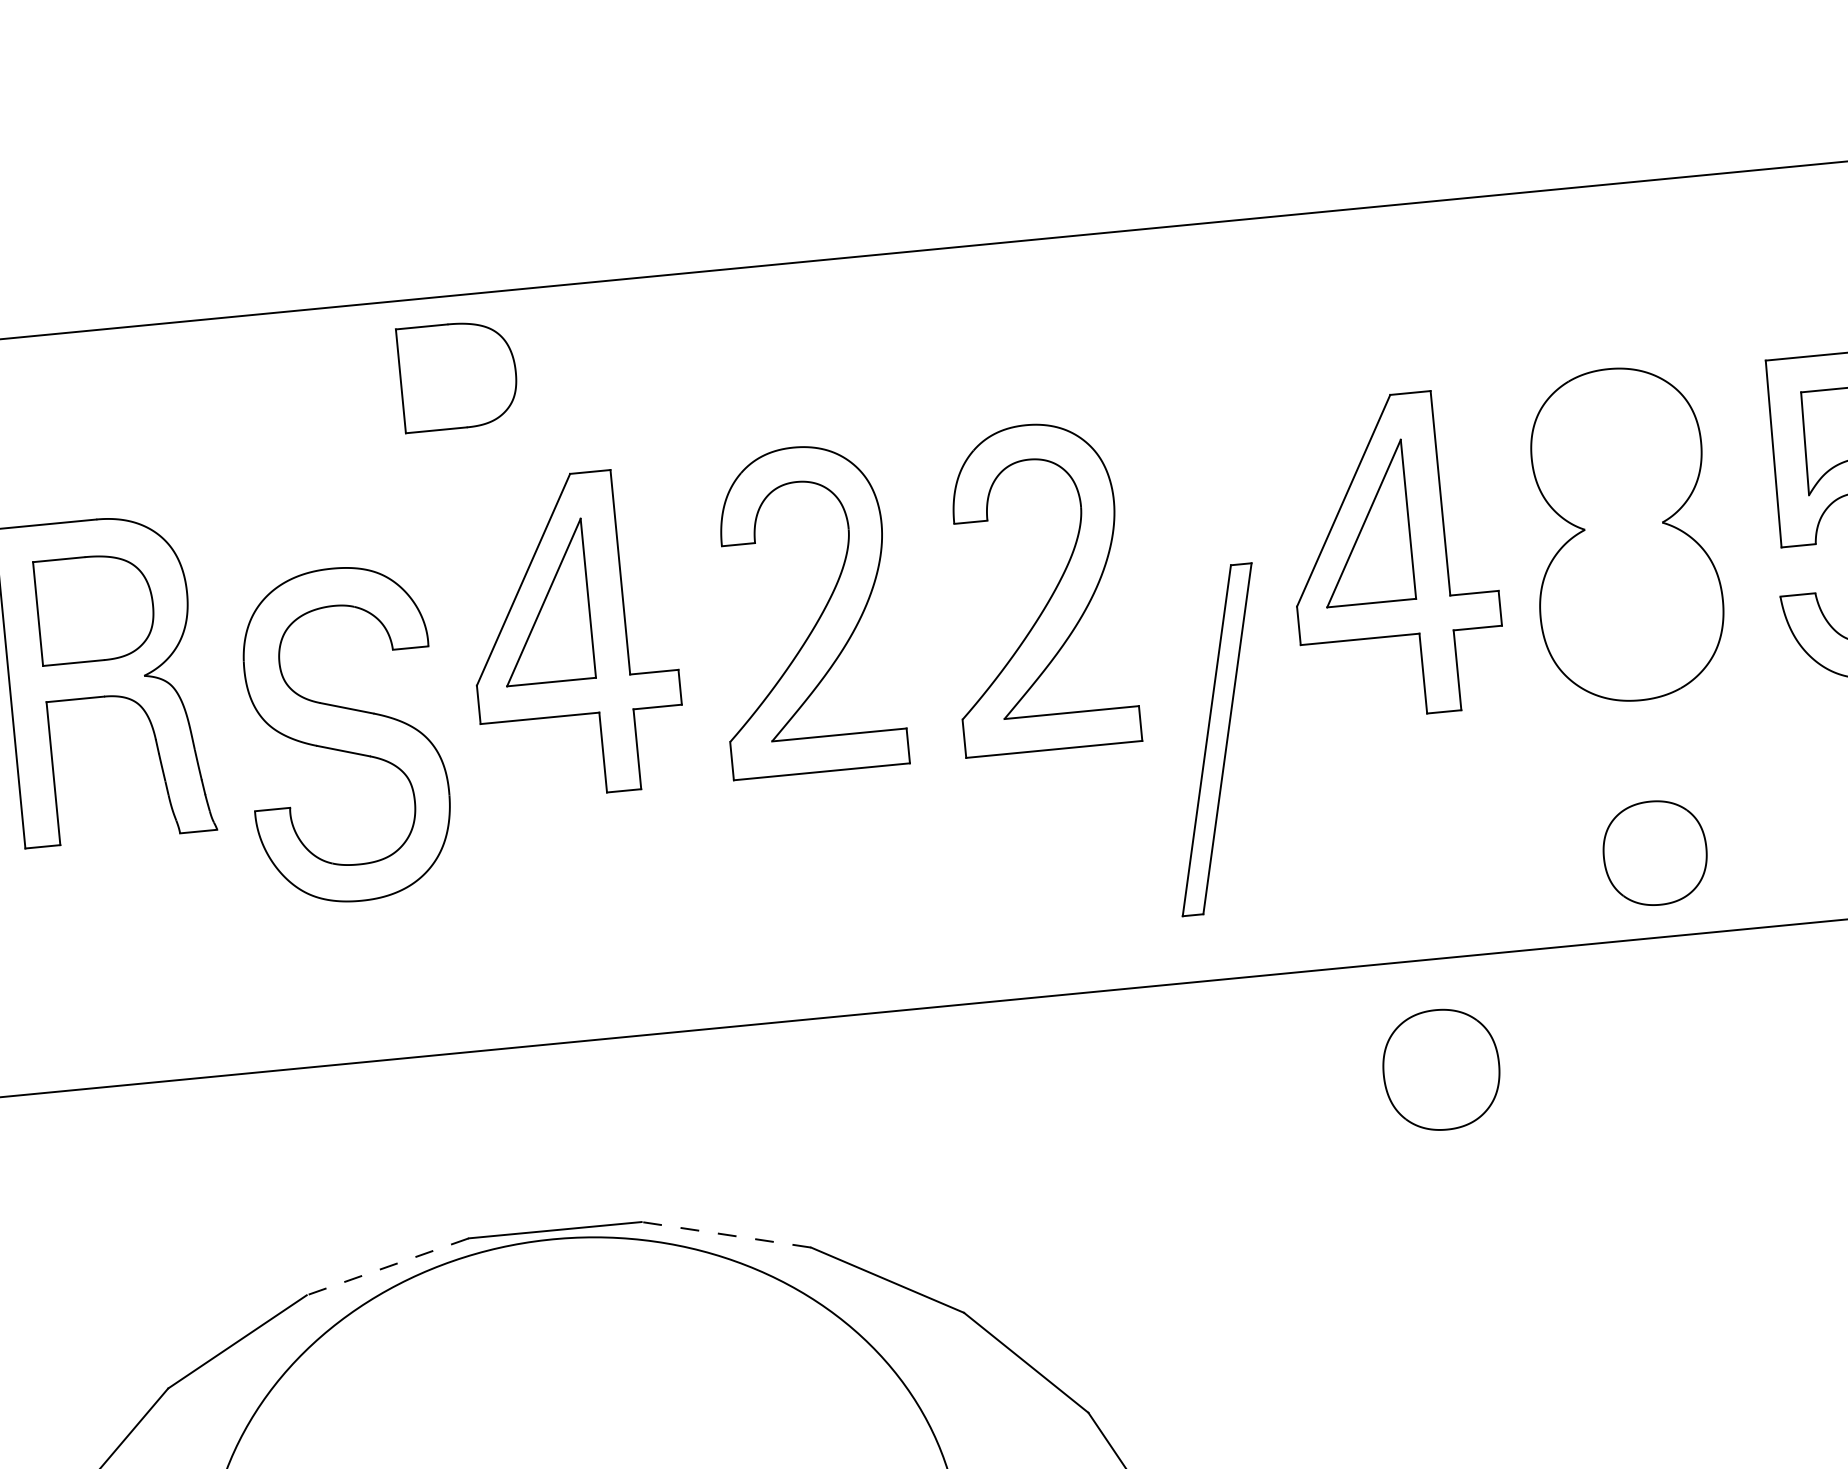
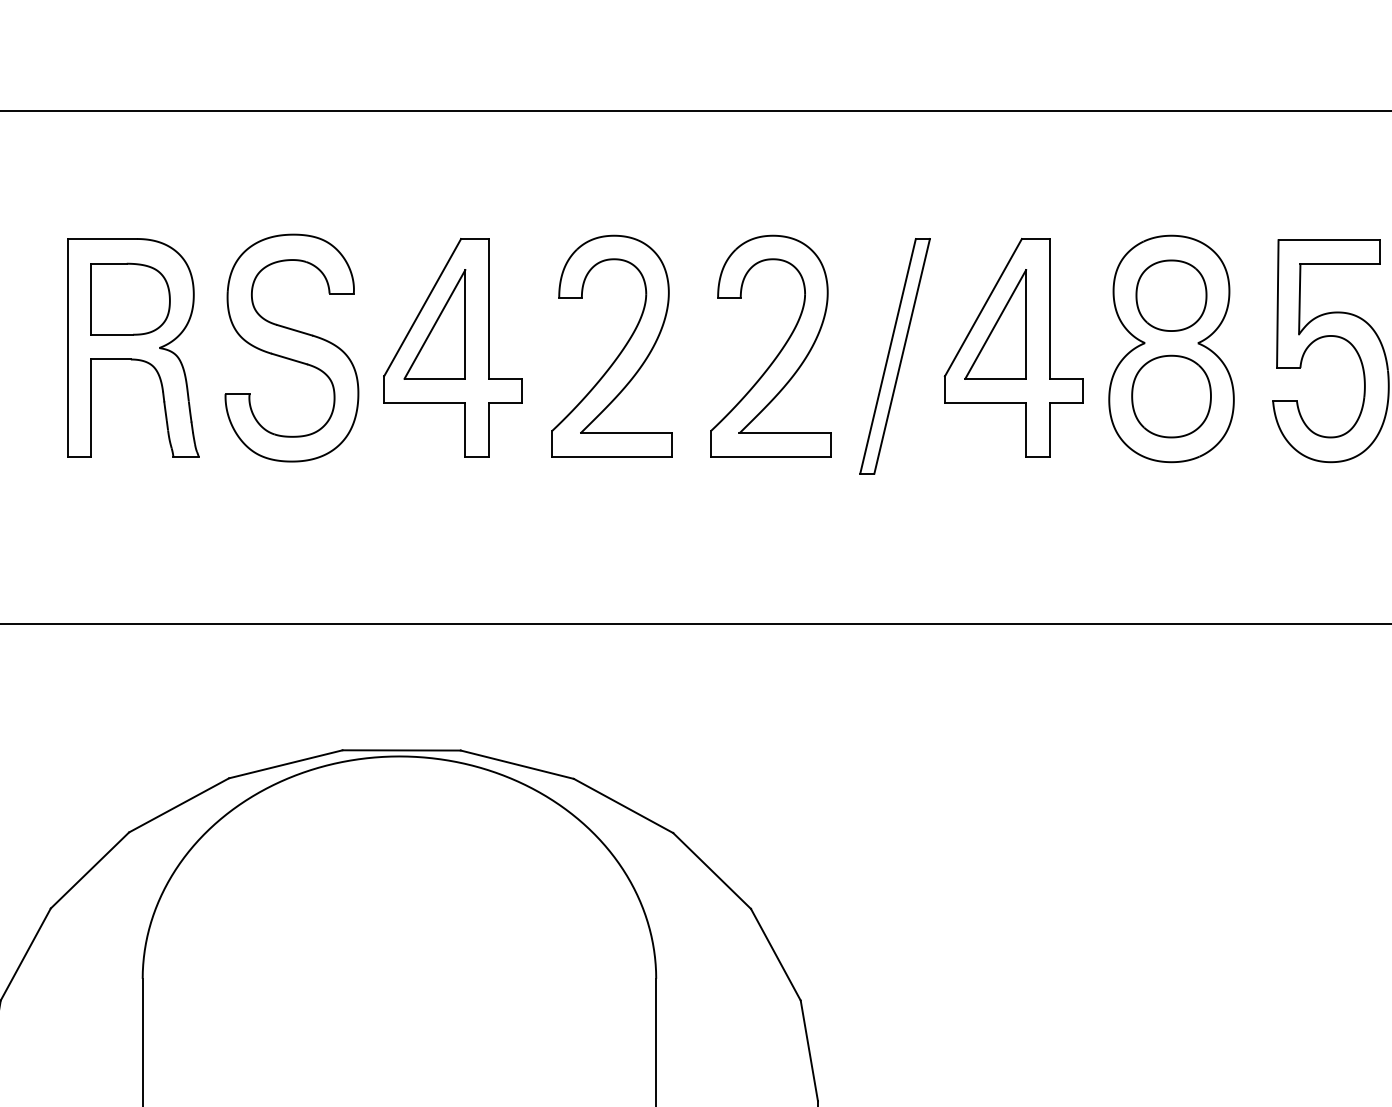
part: (457, 374) -> (391, 164), removed
part: (344, 733) -> (291, 347), moved
part: (1216, 740) -> (894, 356), moved
part: (1655, 852) -> (1171, 295), moved
part: (1441, 1069) -> (1171, 396), moved
line: (725, 1234) -> (516, 764), dashed -> solid
line: (387, 1267) -> (285, 764), dashed -> solid

